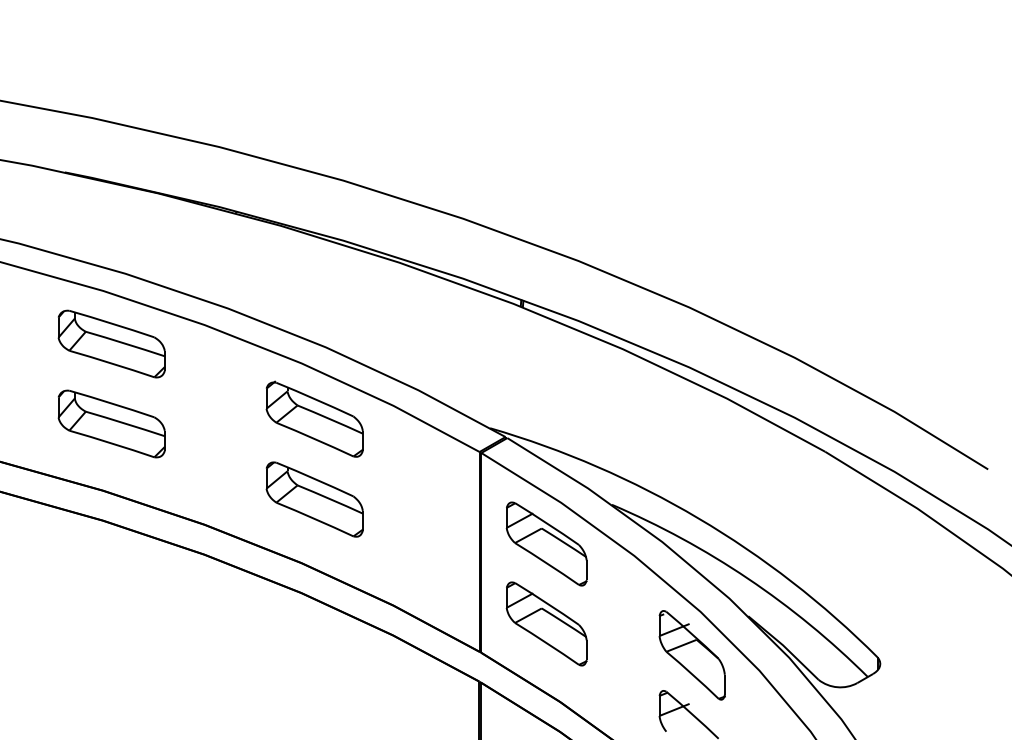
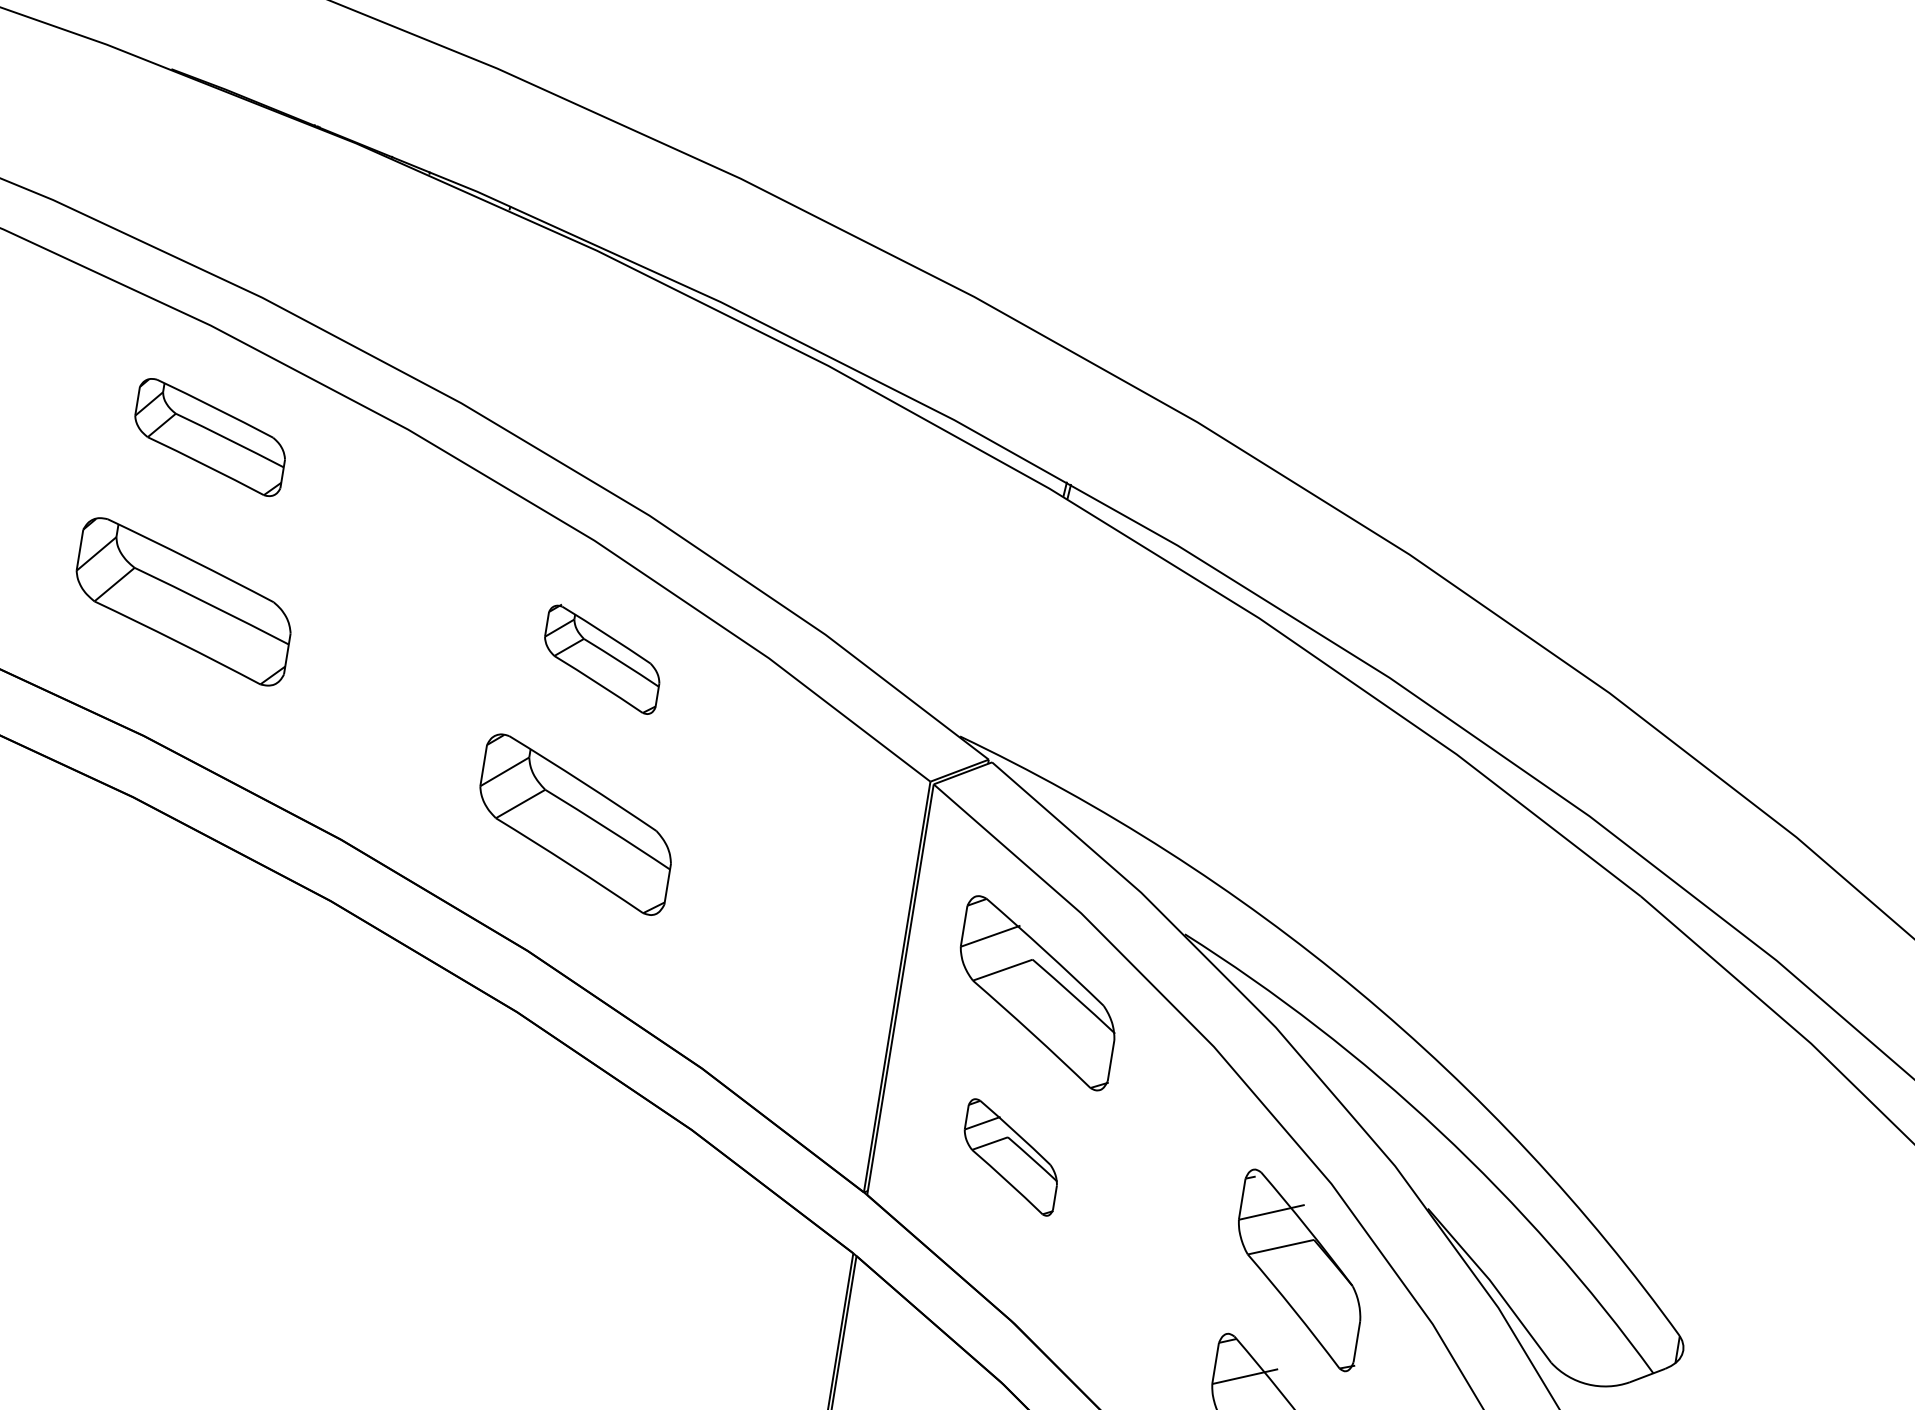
part: (111, 343) -> (210, 436), size x0.7
part: (314, 418) -> (602, 657), size x0.6
part: (546, 623) -> (1010, 1156), size x0.6

